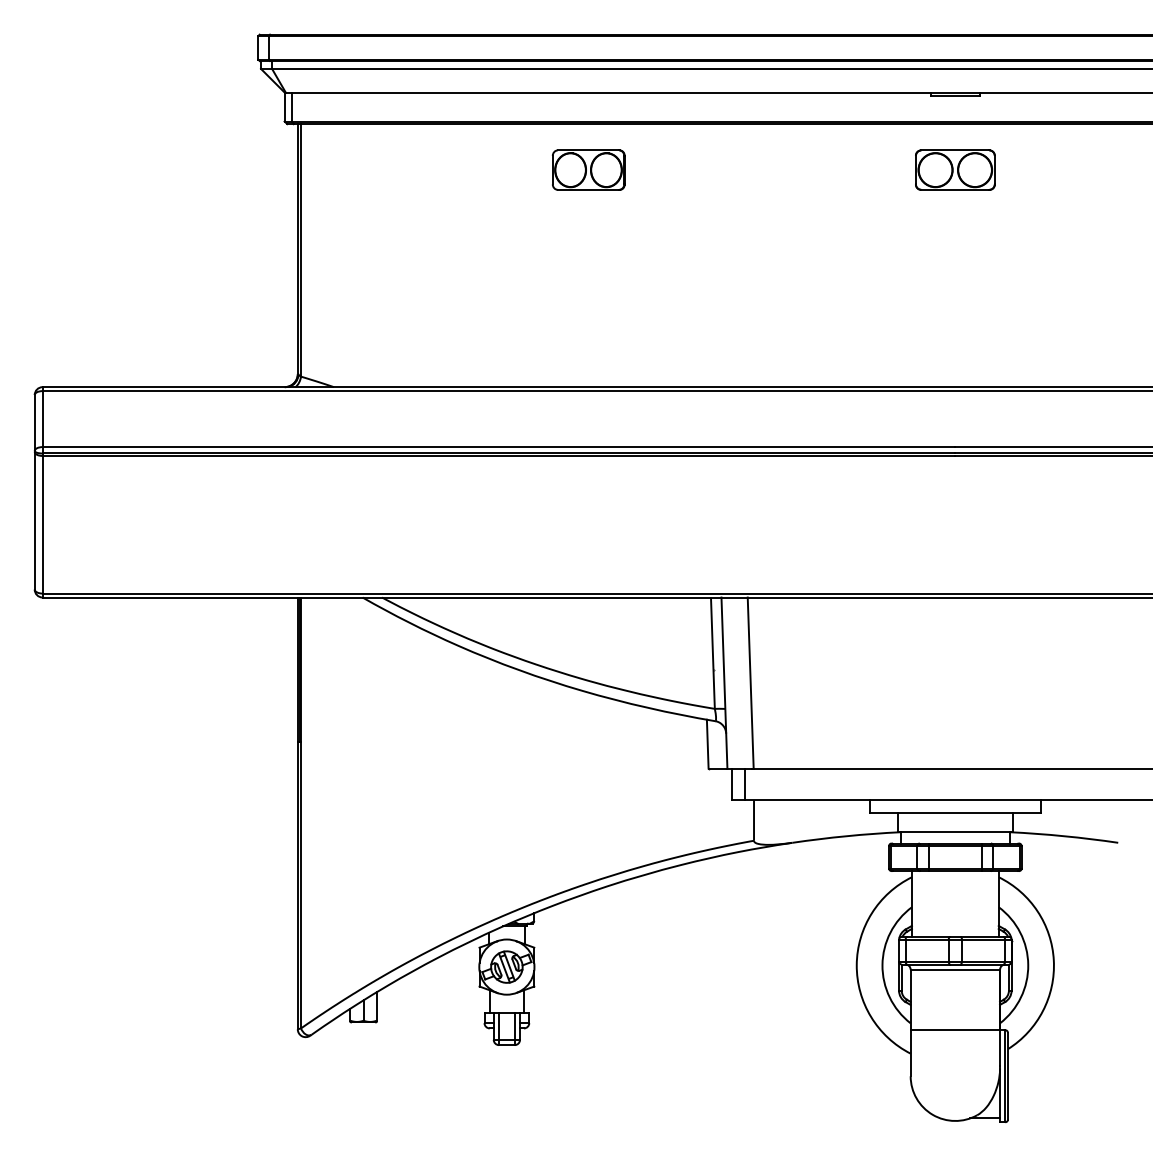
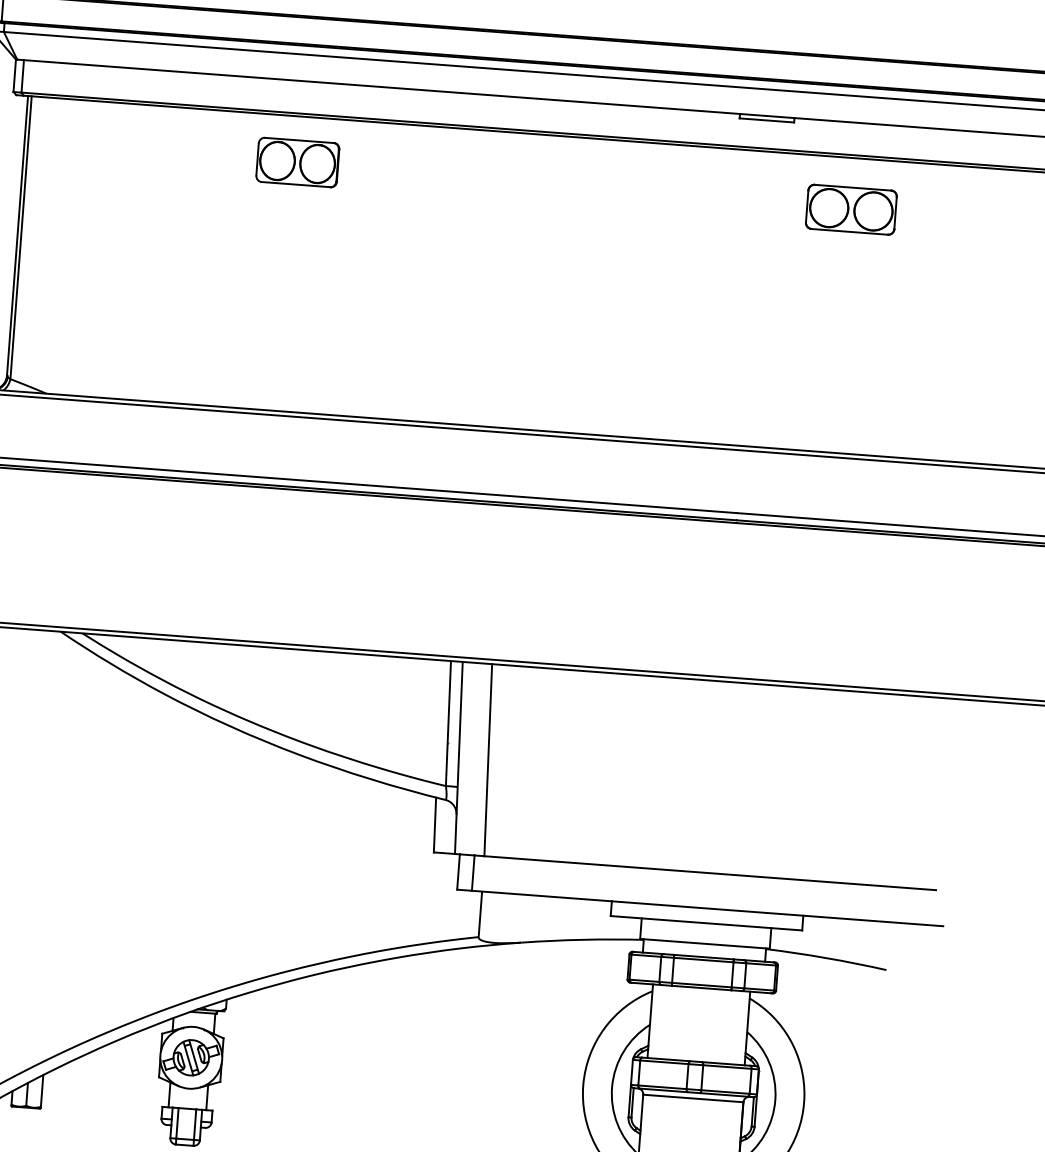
part: (588, 169) -> (297, 161), moved
part: (955, 169) -> (851, 209), moved

